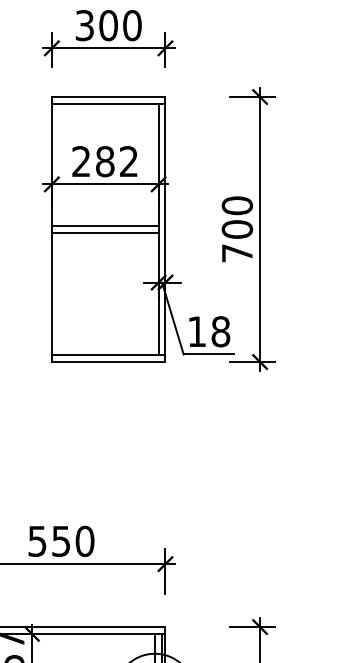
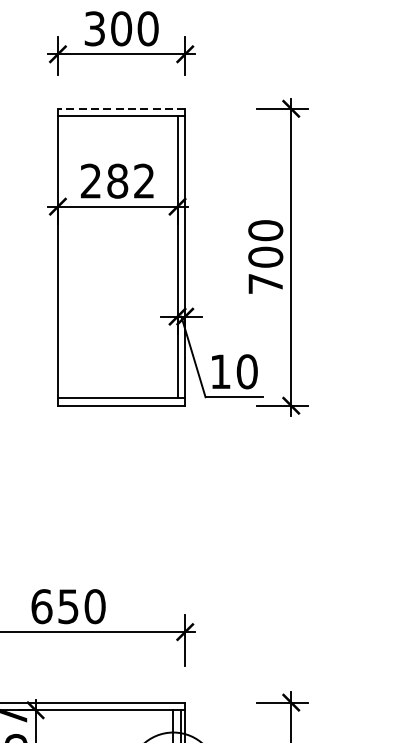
line: (108, 97) -> (121, 109), solid -> dashed
line: (104, 226) -> (116, 253), removed
line: (104, 232) -> (116, 260), removed
text: (220, 331) -> (246, 371), 18 -> 10
text: (37, 541) -> (41, 606), 550 -> 650

